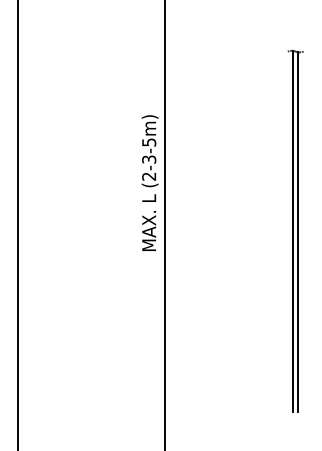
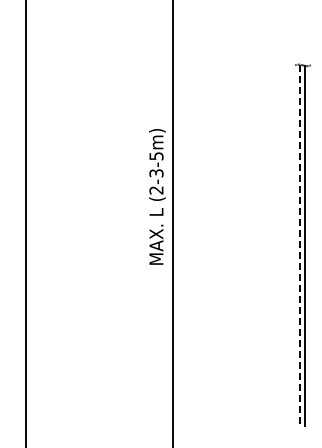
line: (292, 231) -> (299, 245), solid -> dashed

